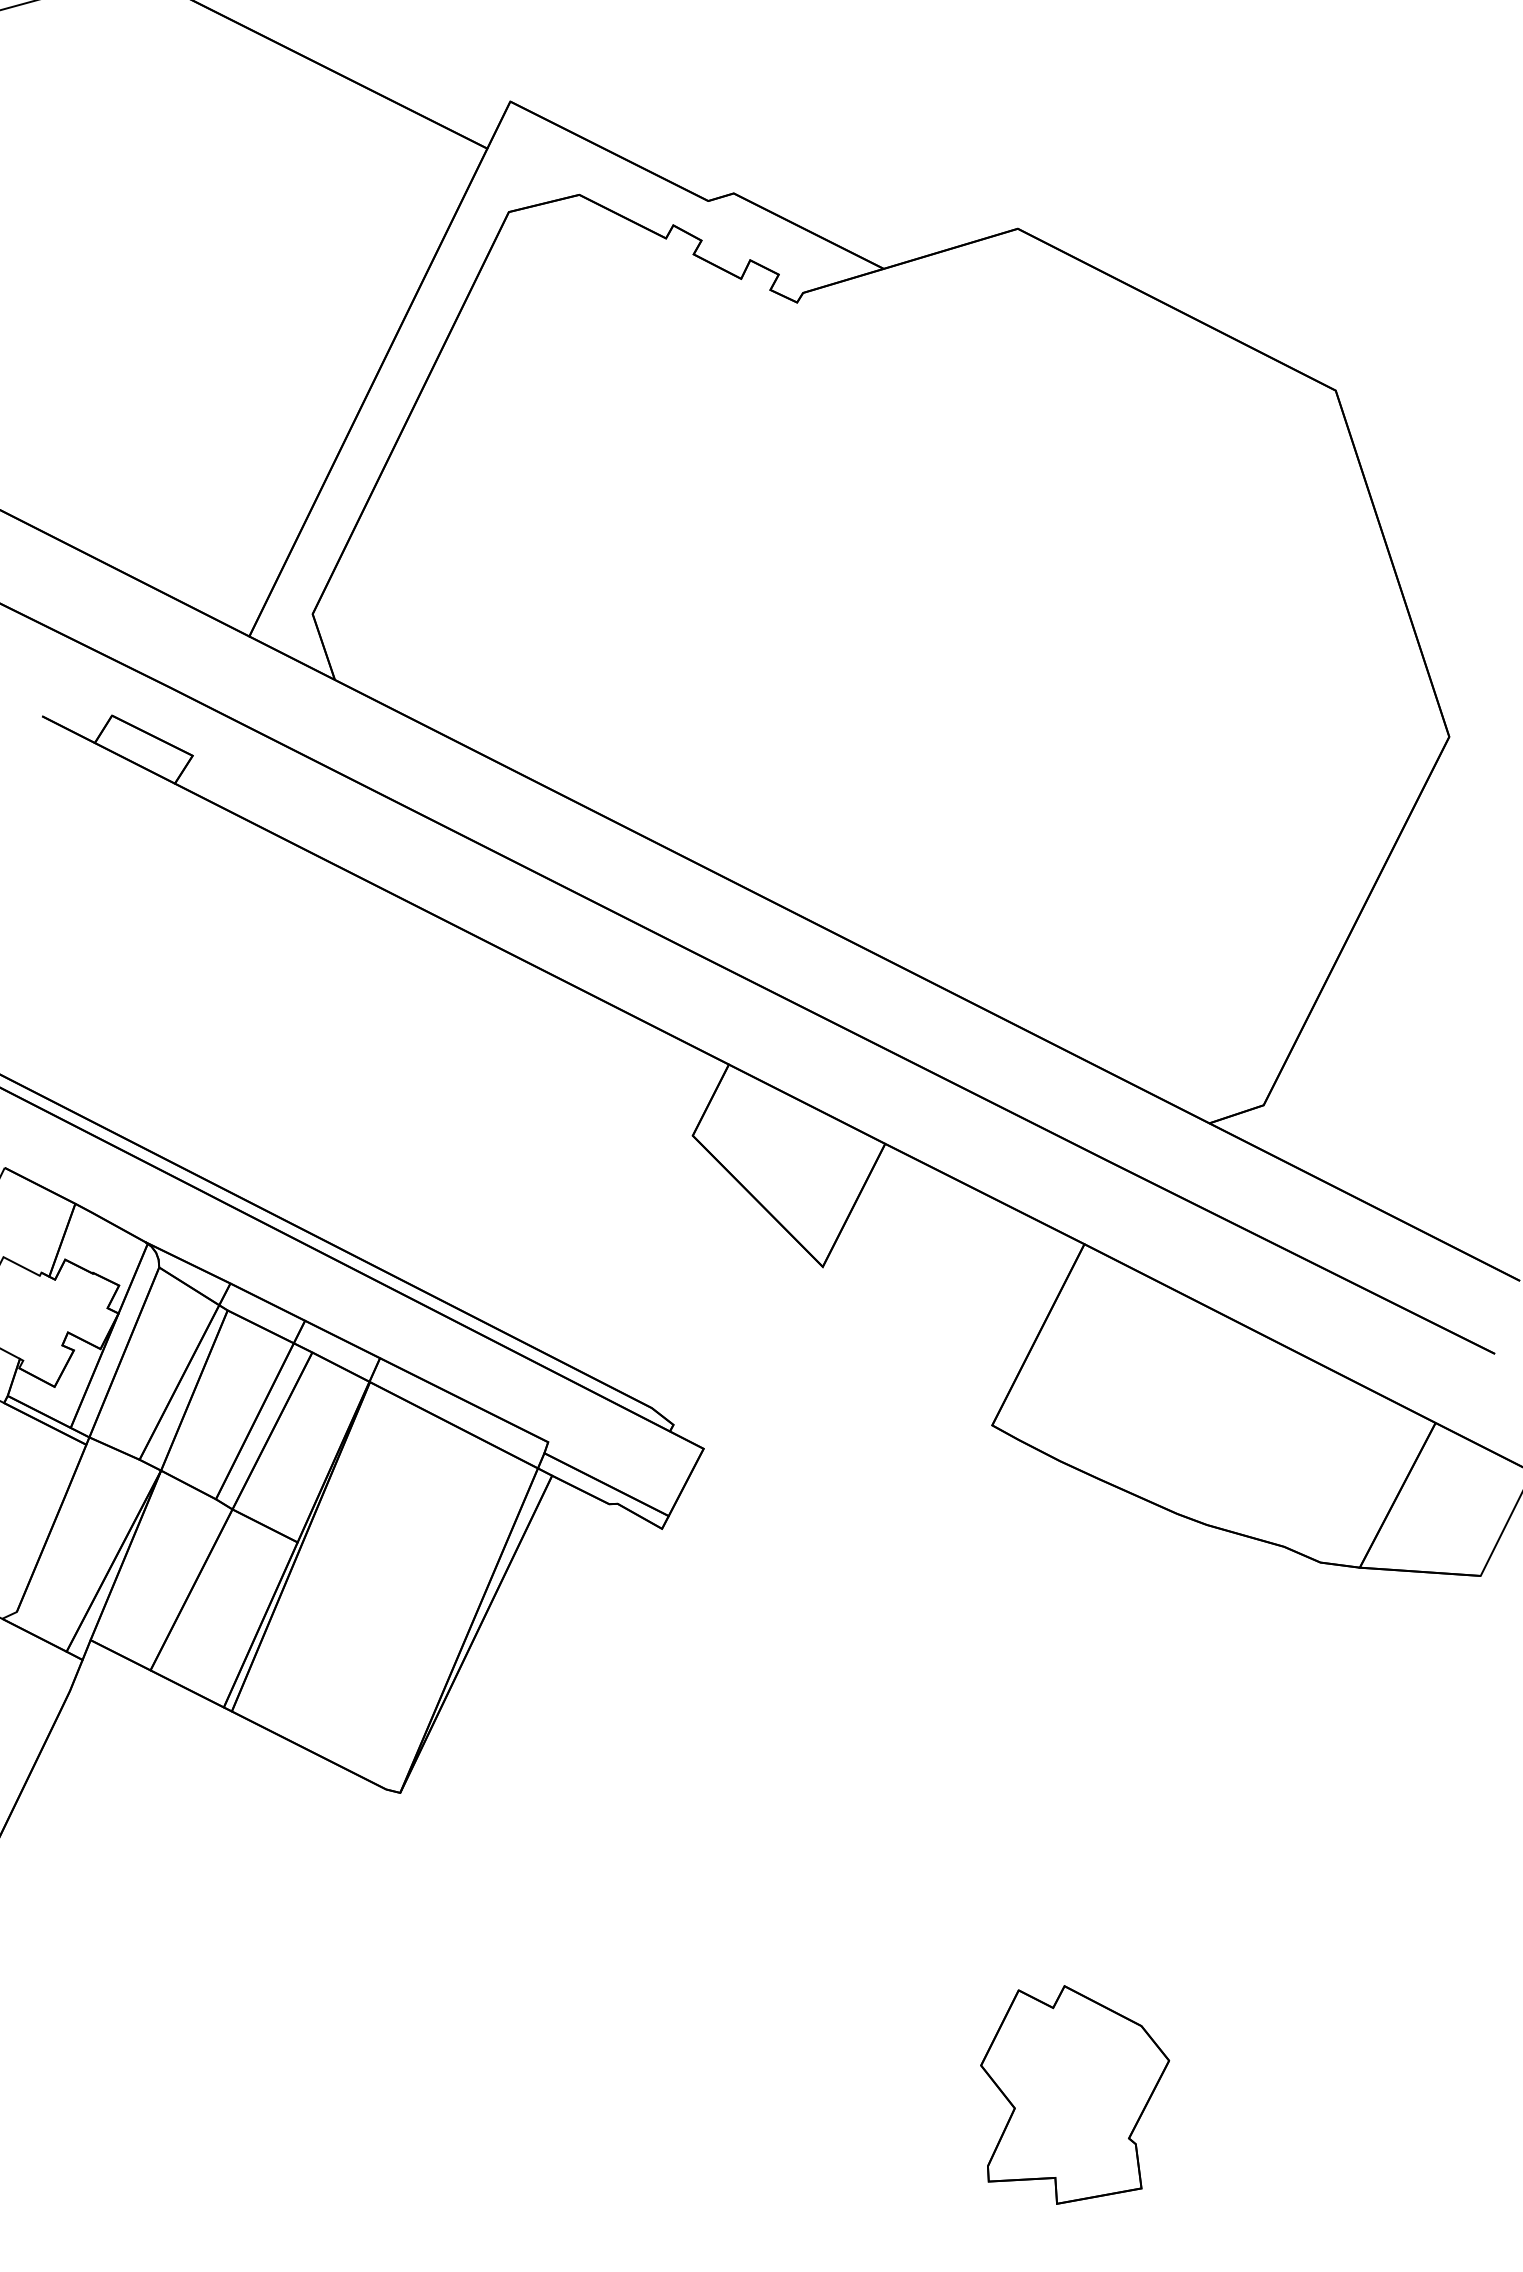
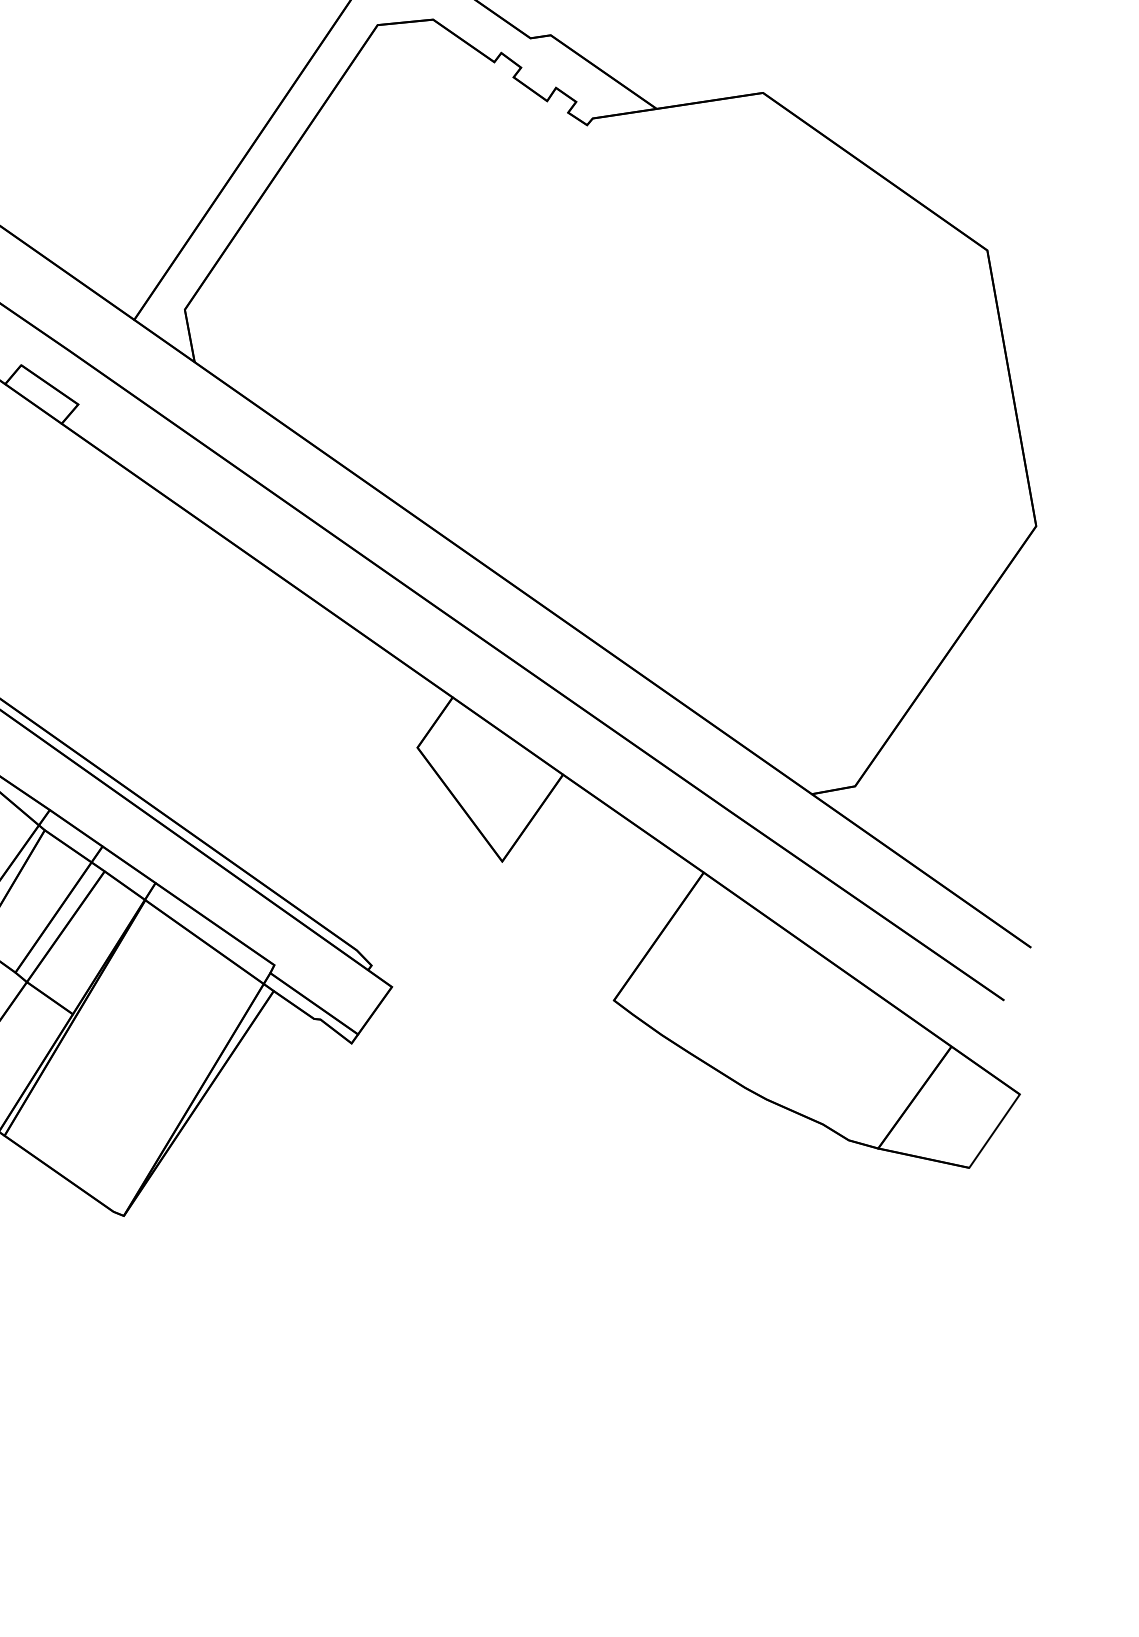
part: (1075, 2094) -> (604, 1518), removed

